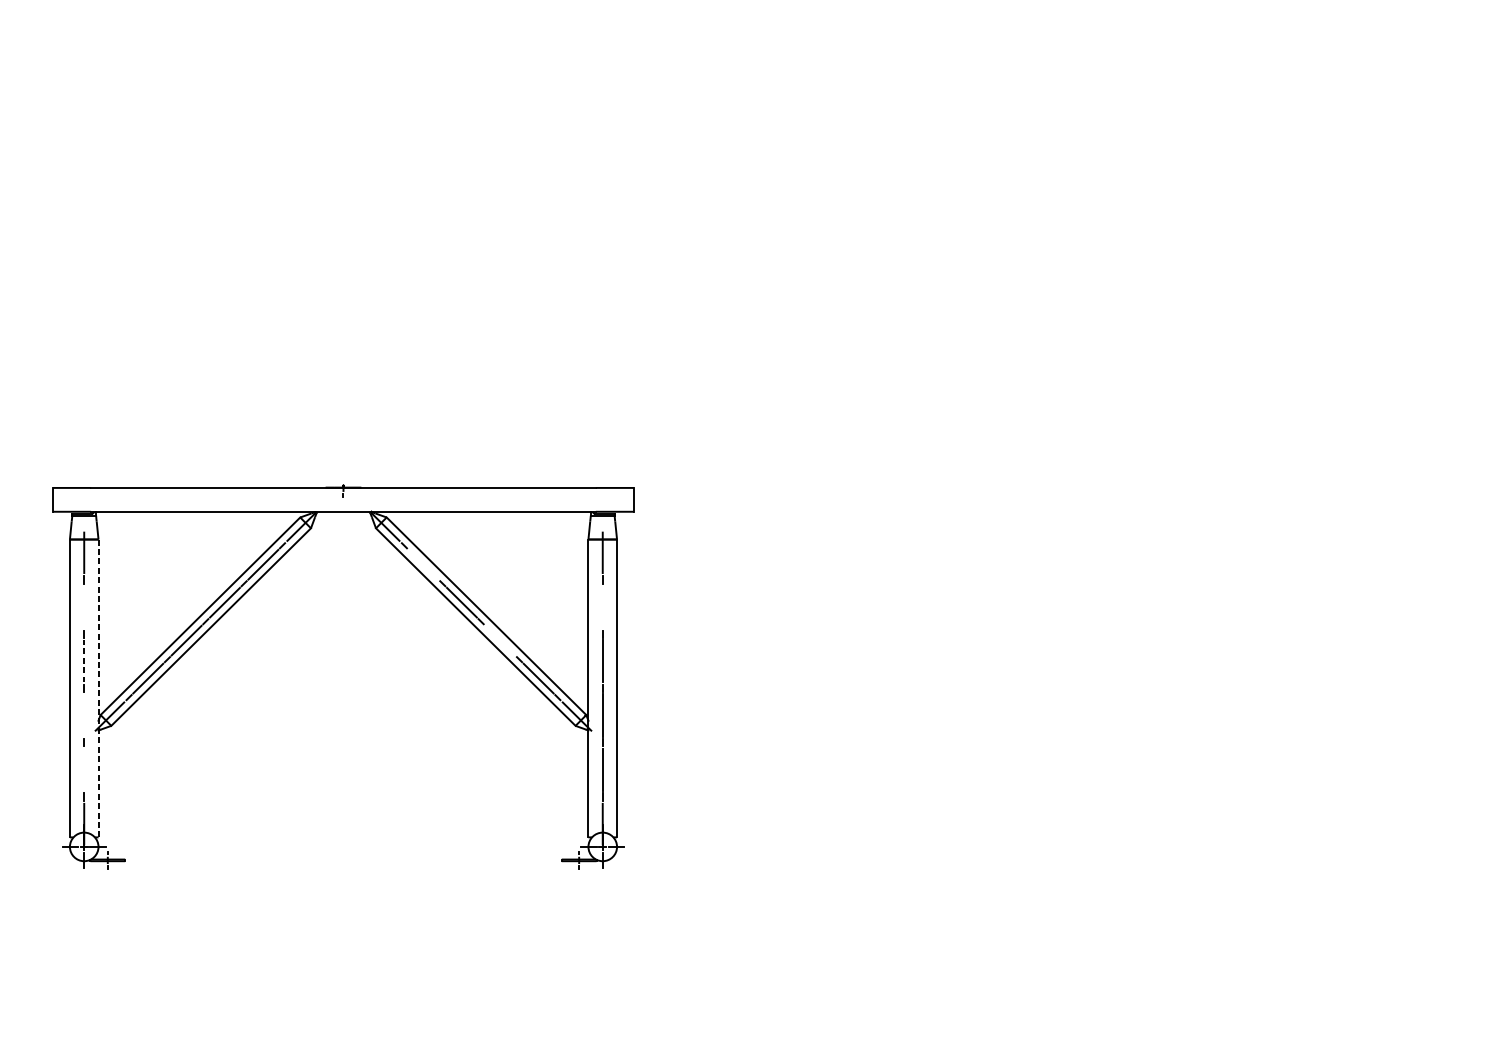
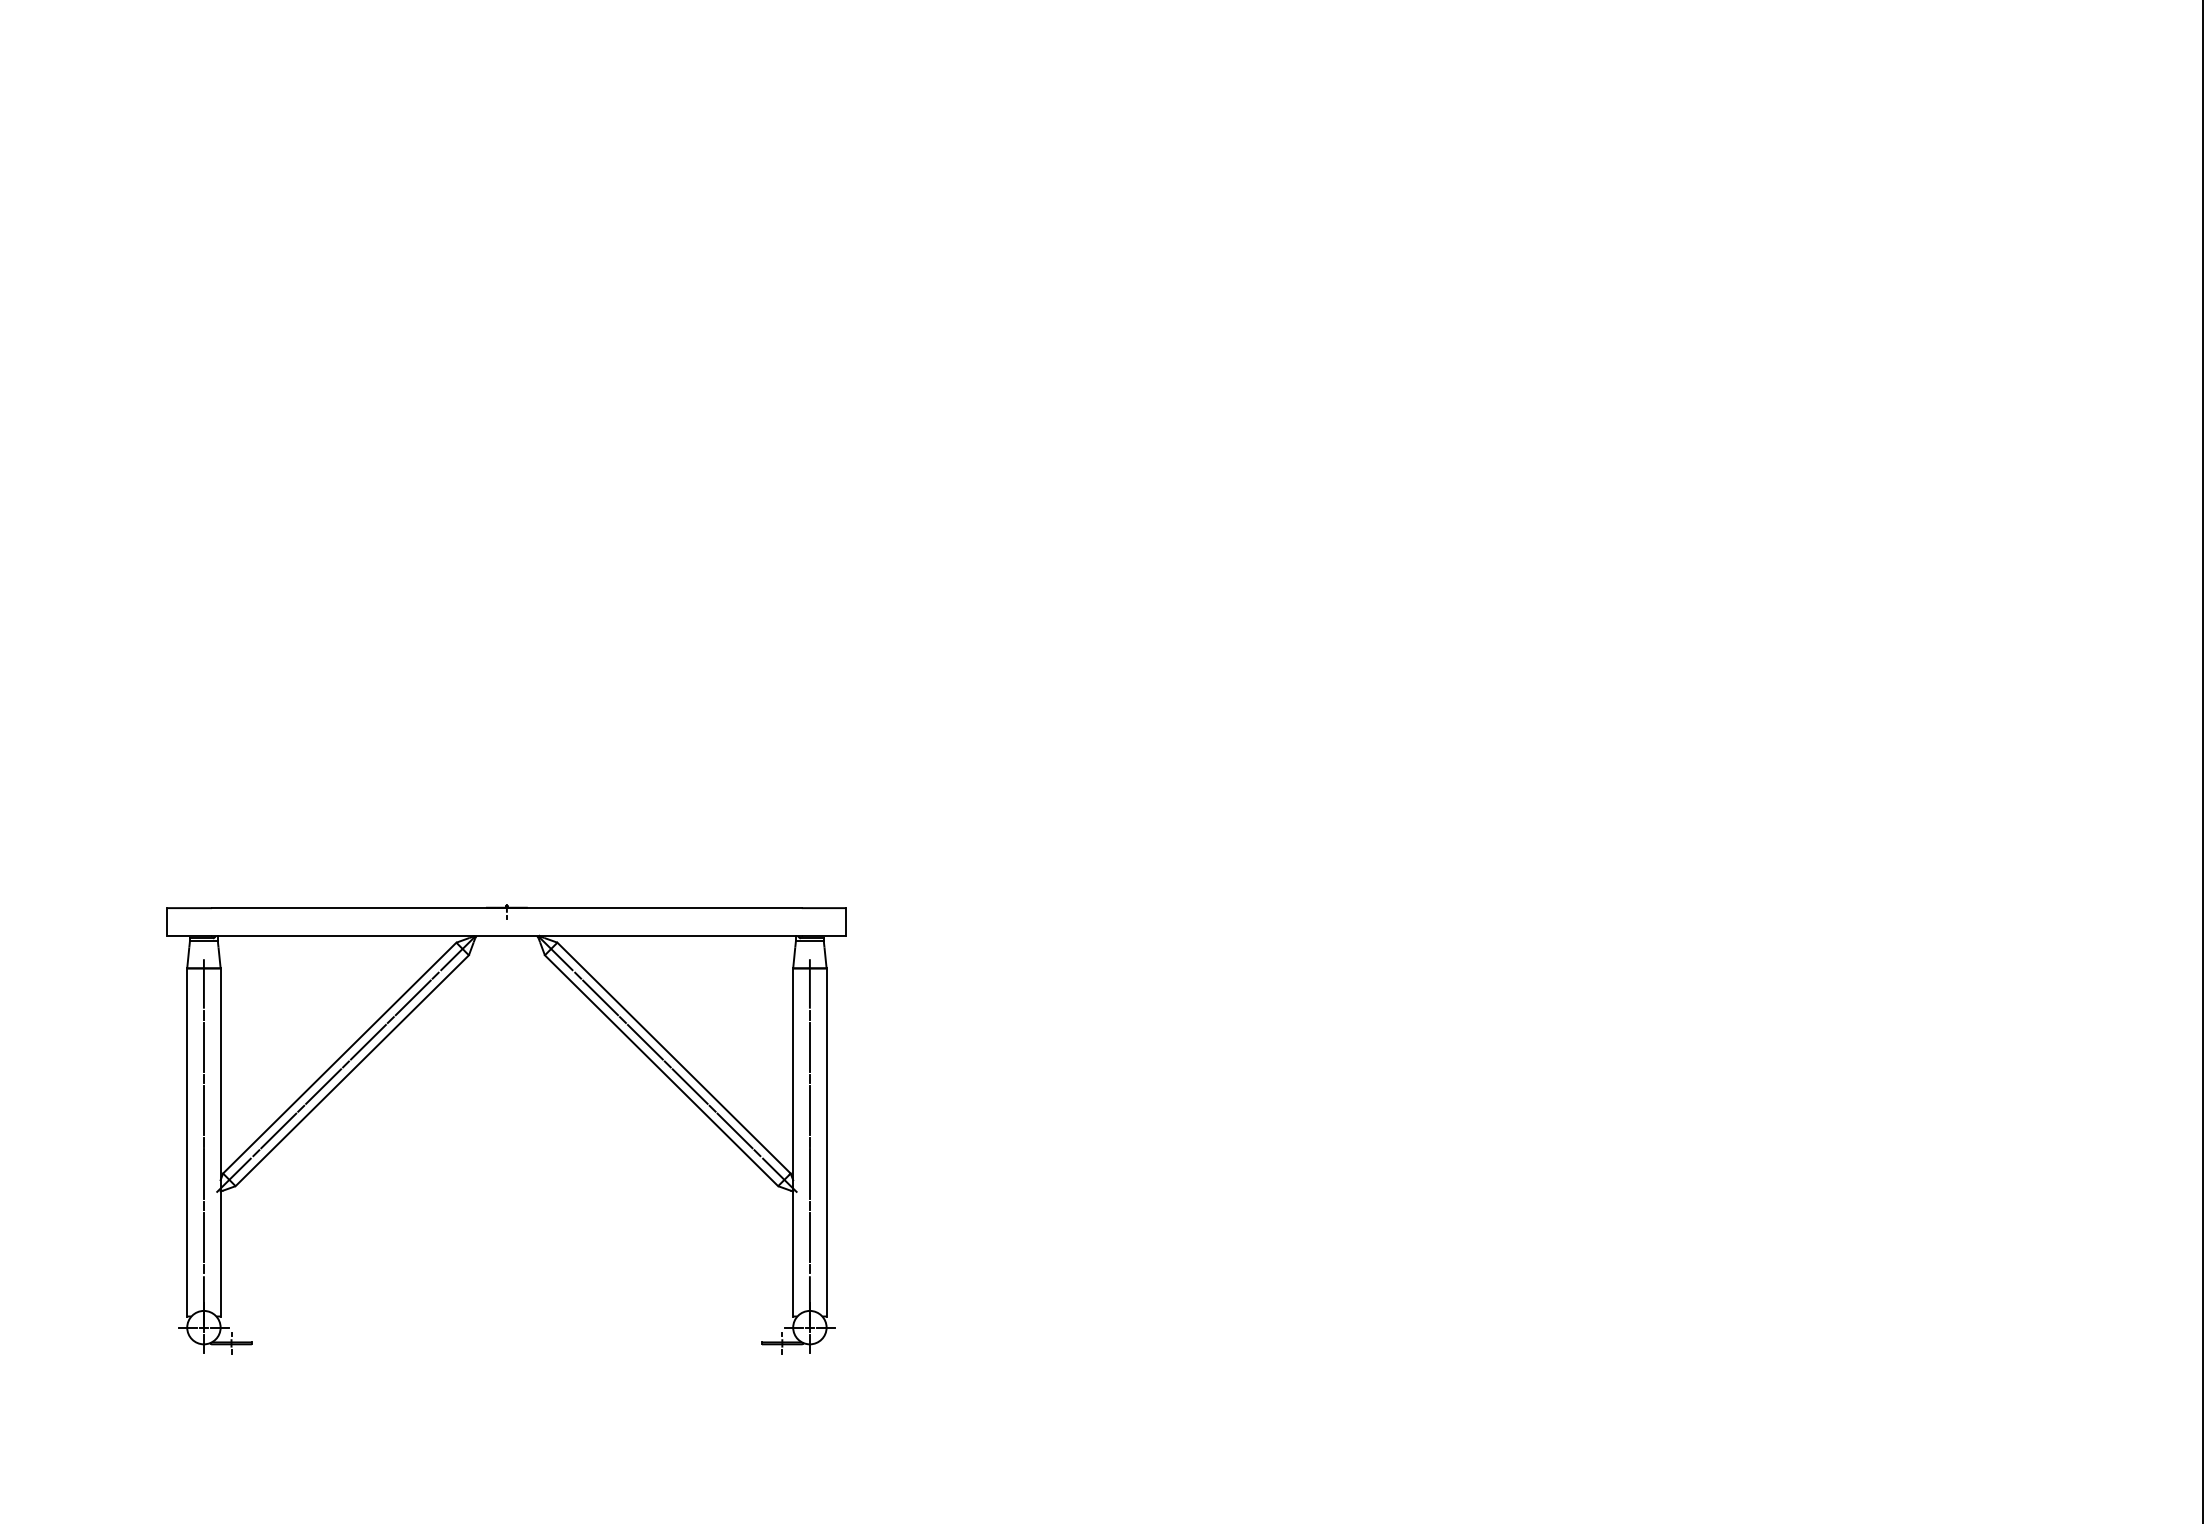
line: (423, 564) -> (600, 997), added
line: (83, 607) -> (203, 1047), added
line: (602, 607) -> (809, 1047), added
line: (499, 640) -> (689, 1086), added
line: (83, 661) -> (203, 1110), dashed -> solid
line: (98, 687) -> (220, 1141), dashed -> solid
line: (83, 715) -> (203, 1173), added
line: (83, 769) -> (203, 1237), added

